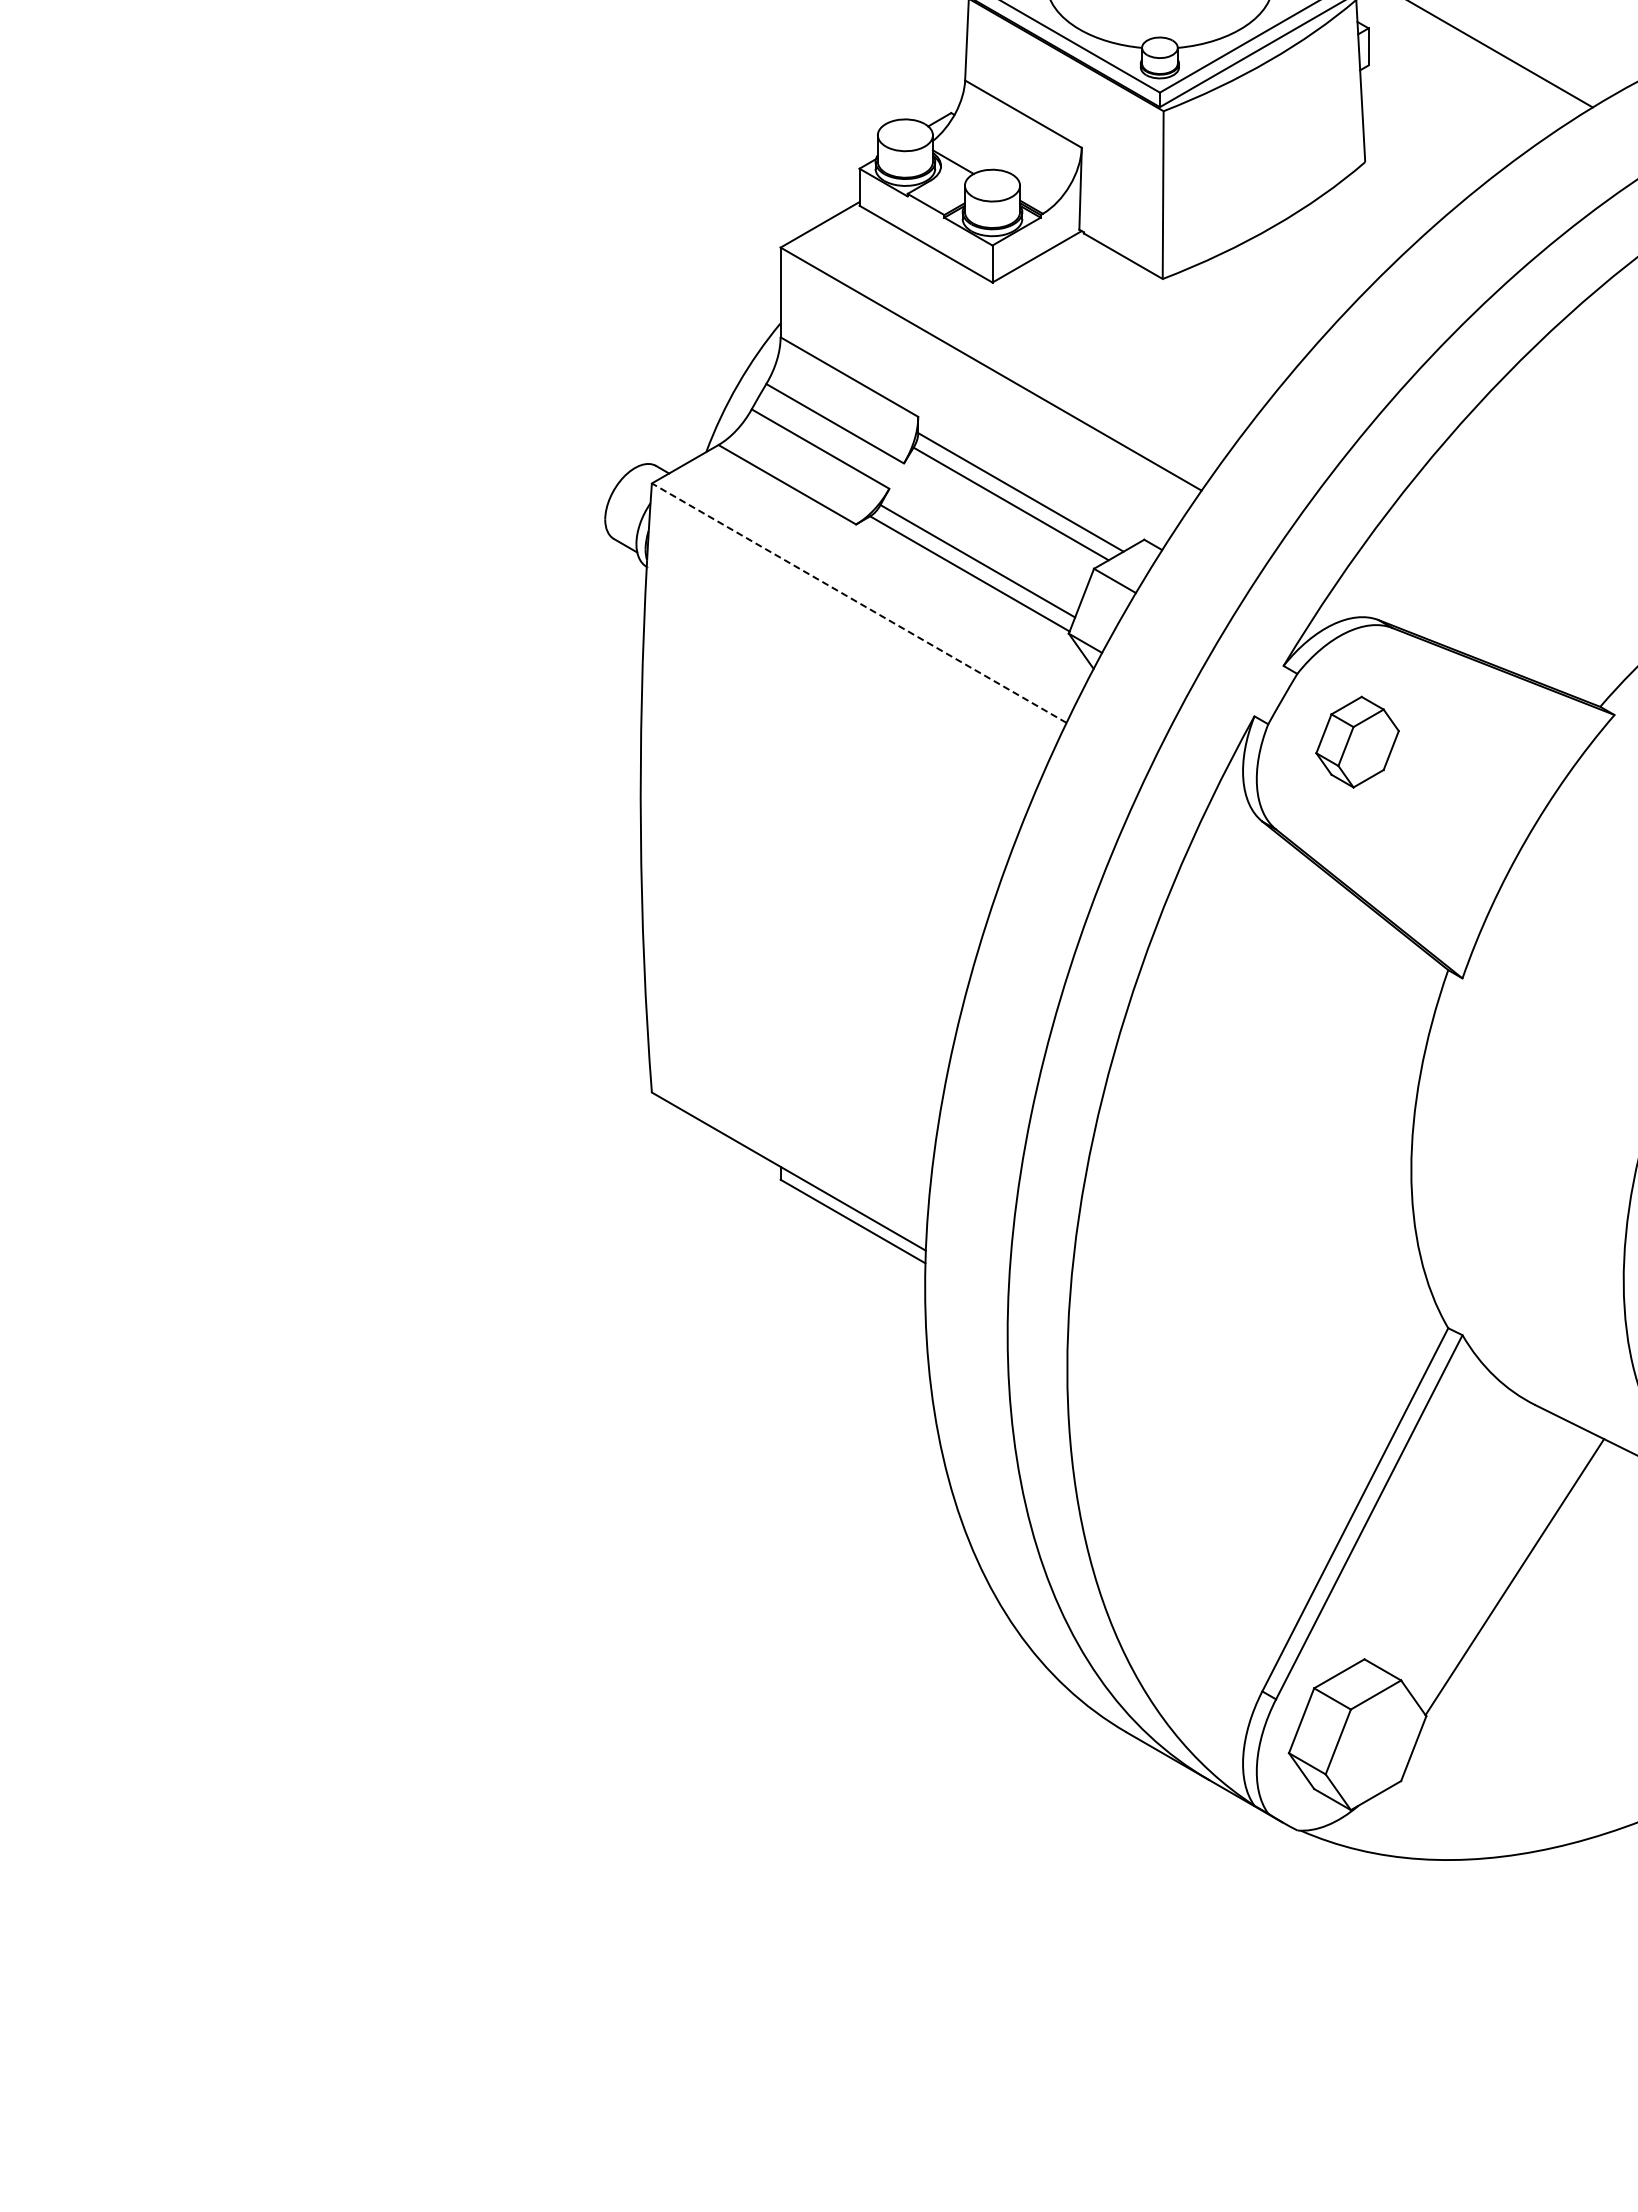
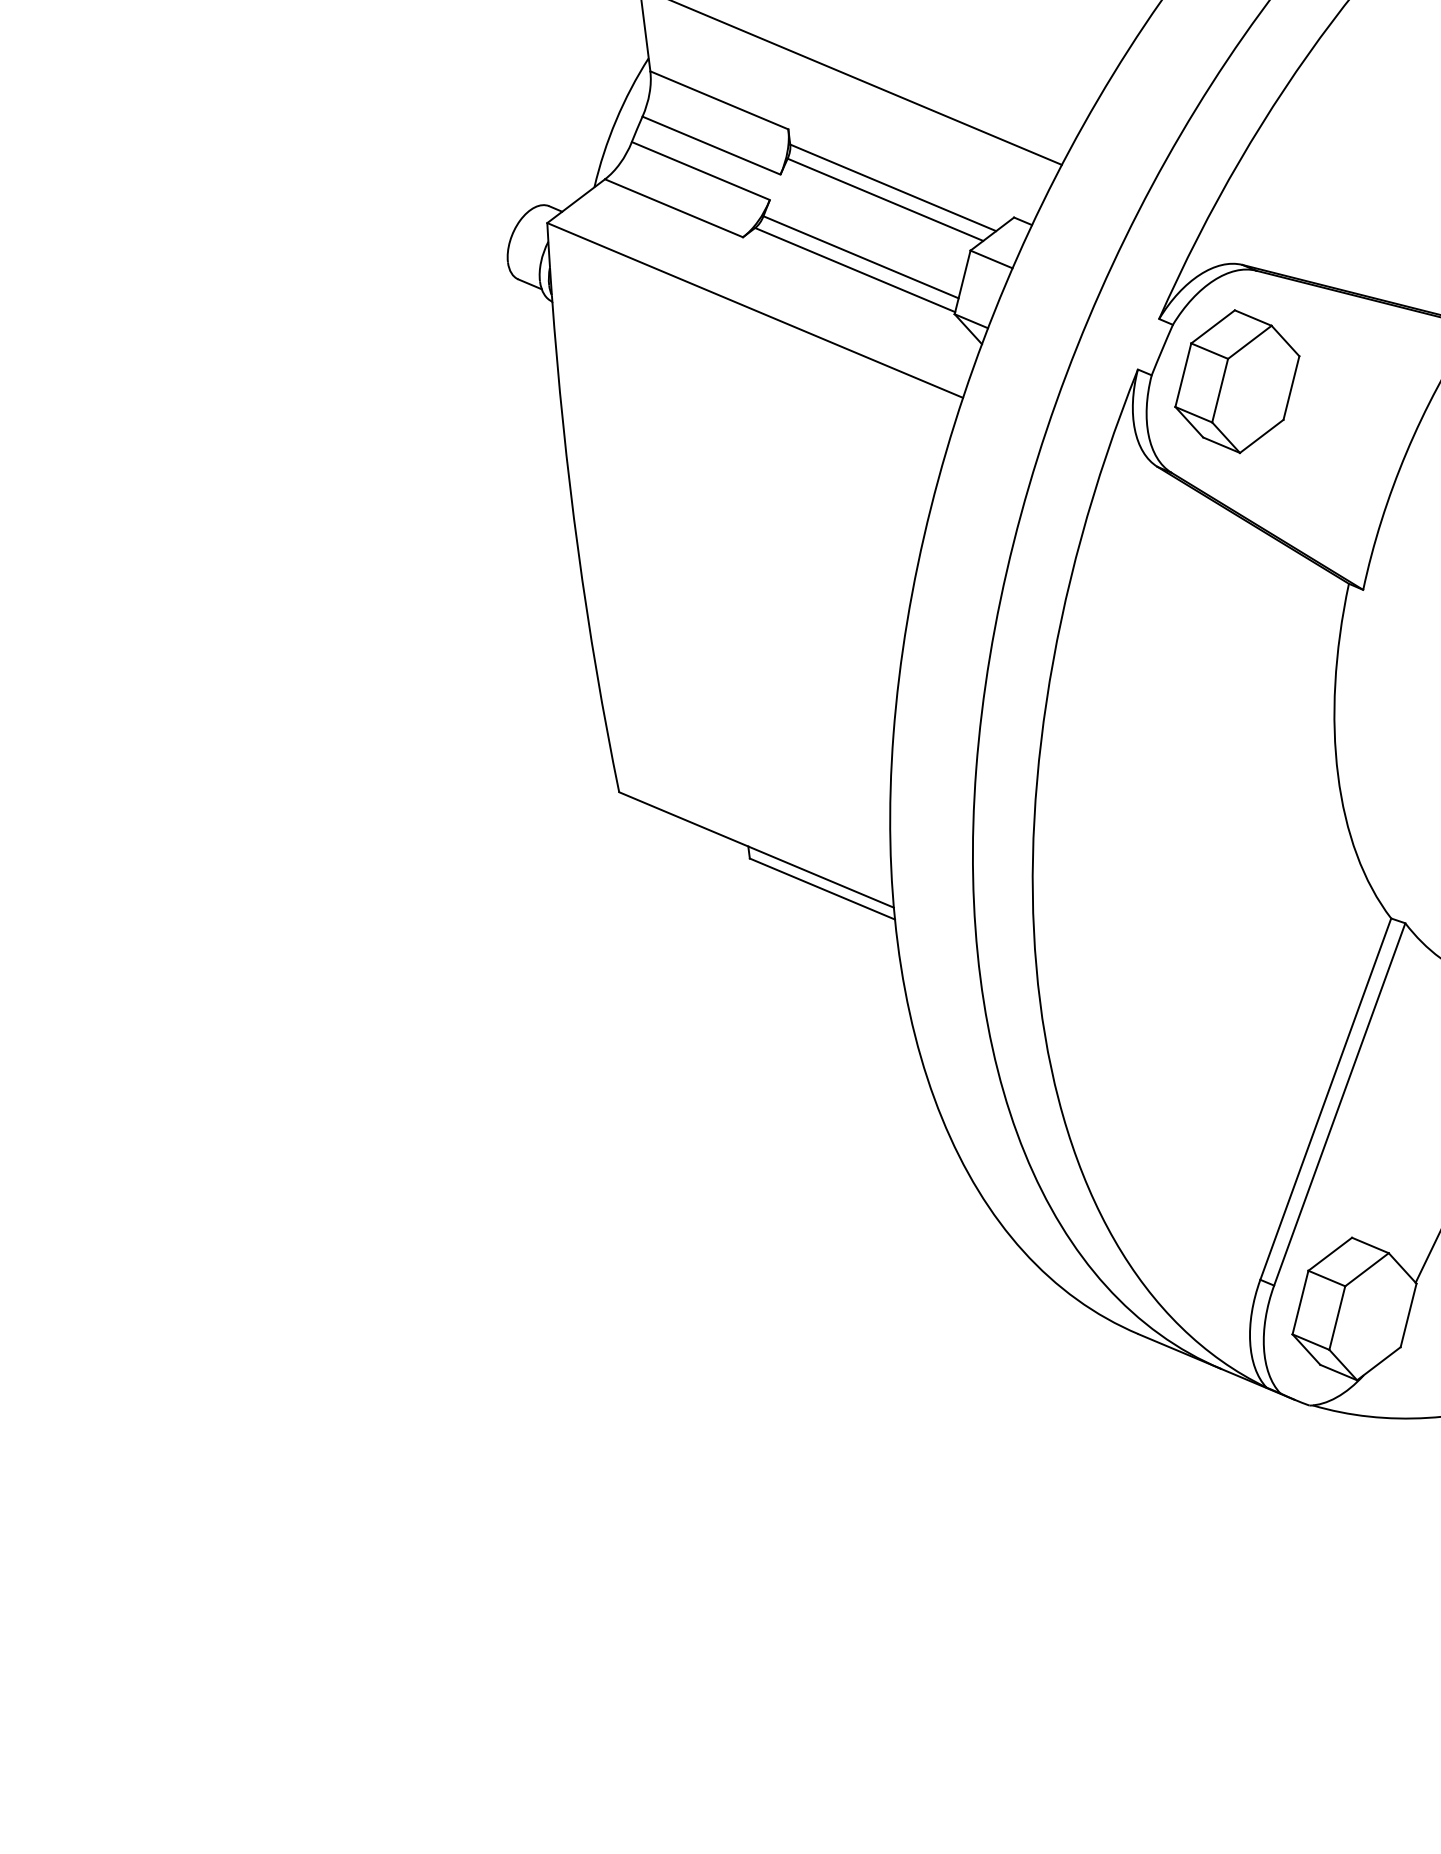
line: (858, 602) -> (754, 309), dashed -> solid
part: (1357, 741) -> (1237, 380), size x1.67

